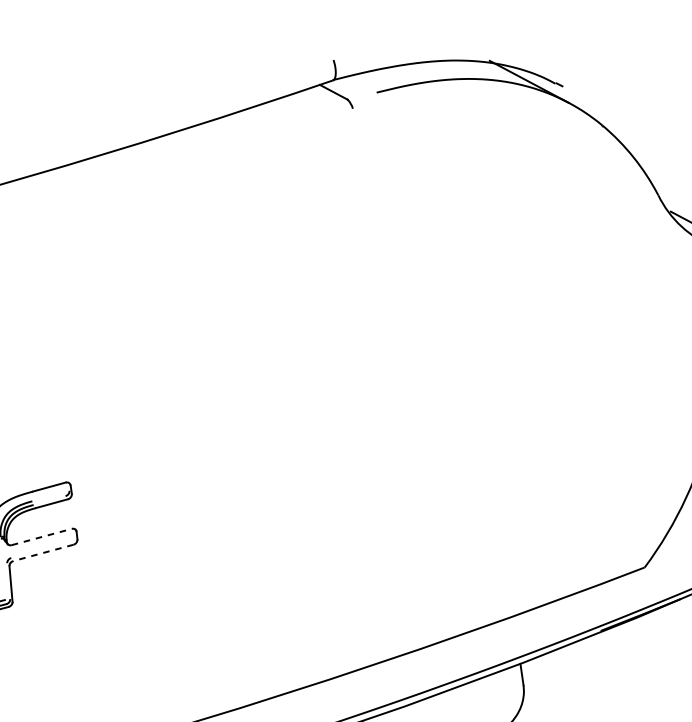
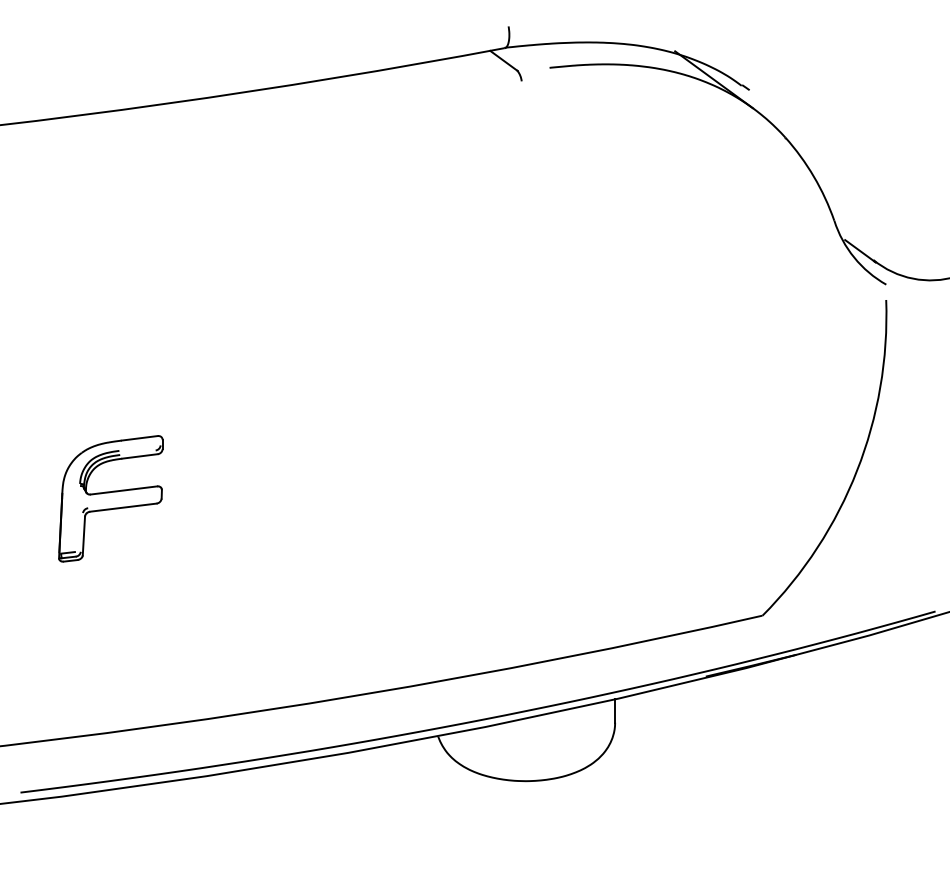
line: (42, 536) -> (124, 490), dashed -> solid
line: (42, 552) -> (122, 507), dashed -> solid

